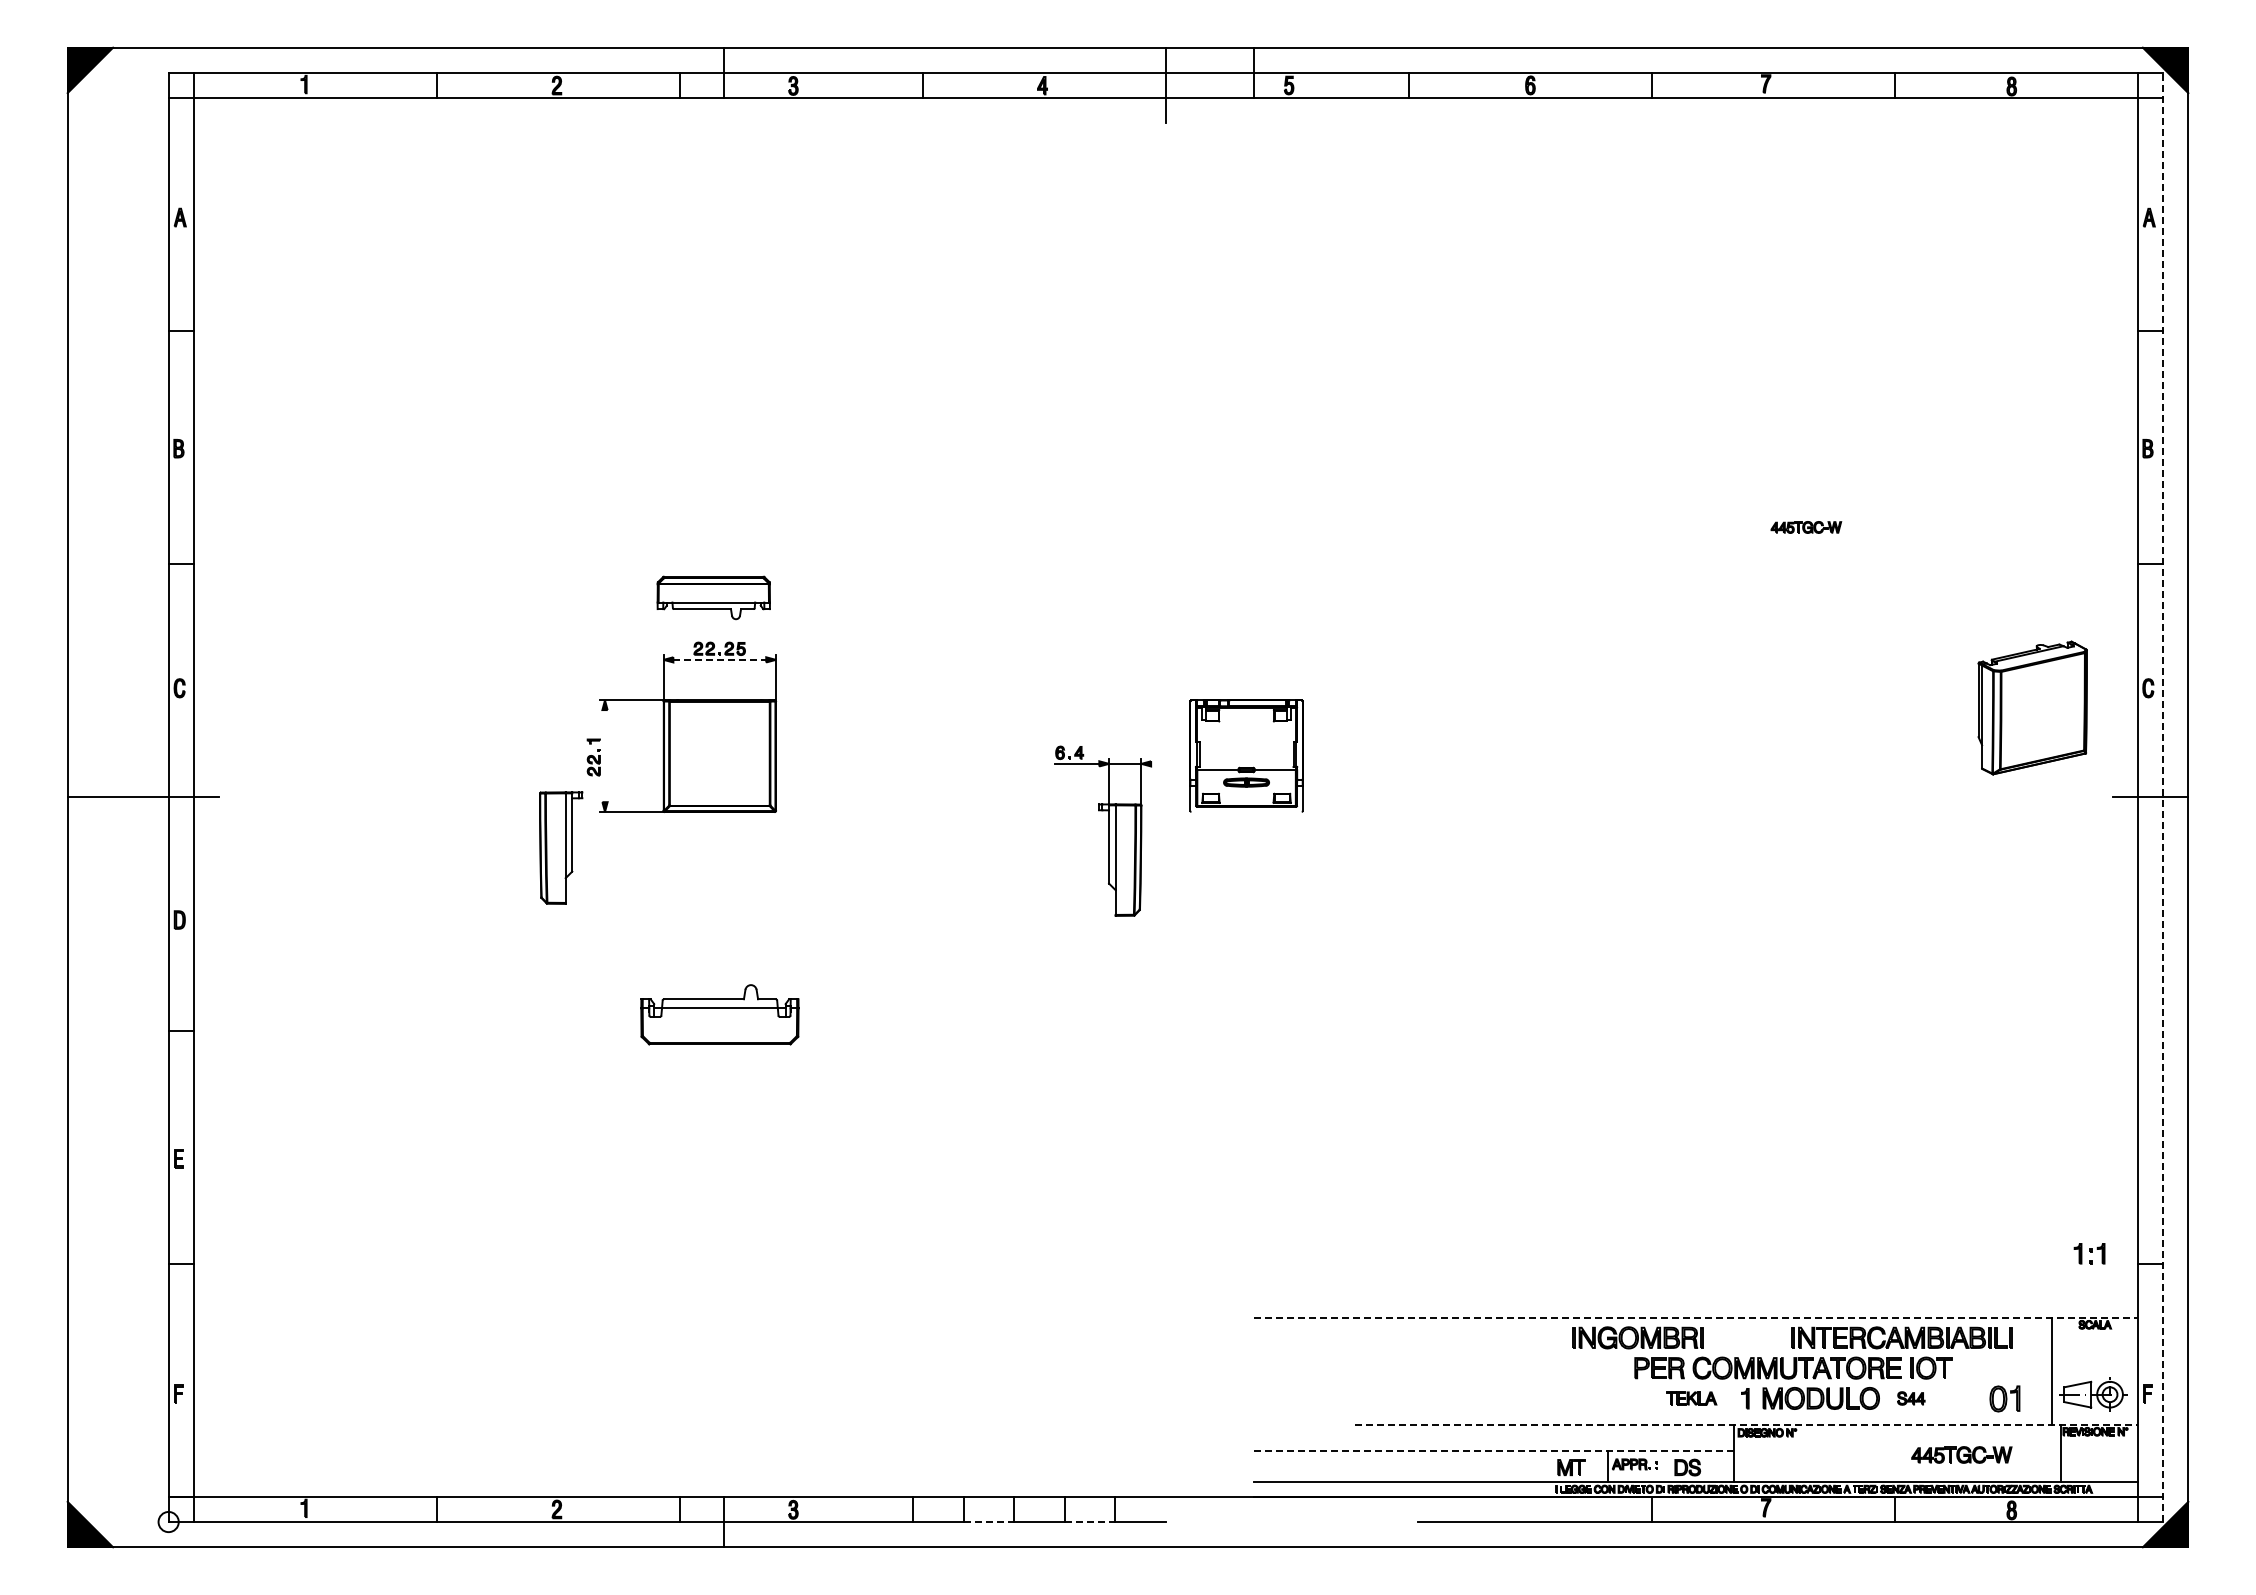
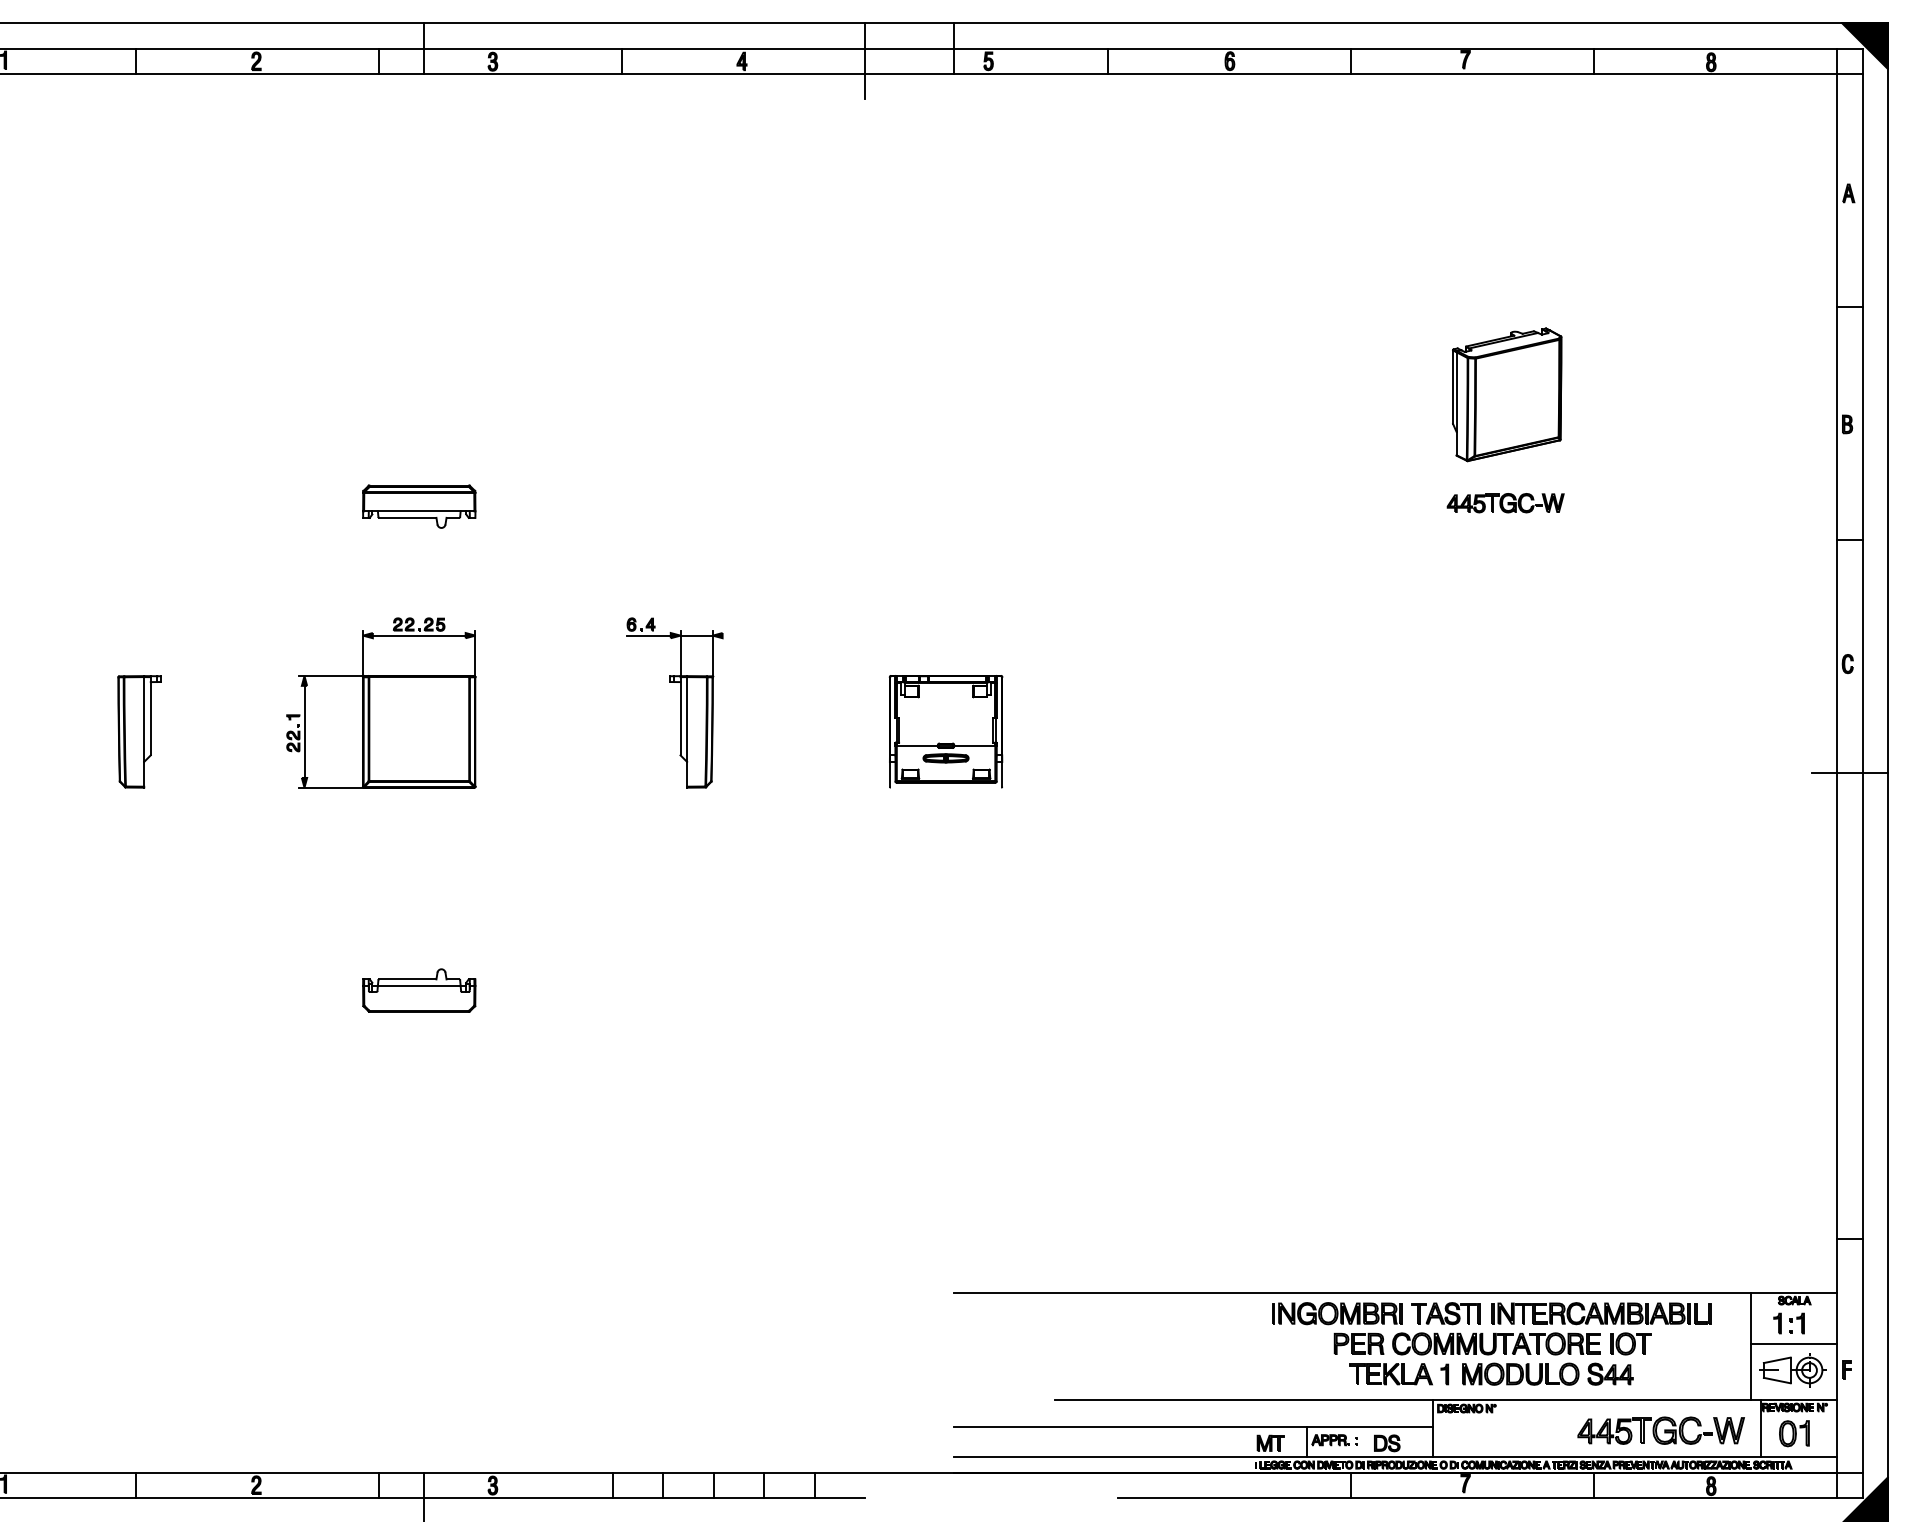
part: (1806, 527) -> (1505, 503), size x1.67
part: (713, 597) -> (418, 506), moved
line: (720, 659) -> (419, 635), dashed -> solid
part: (2032, 707) -> (1506, 394), moved
line: (605, 756) -> (304, 732), added
line: (2163, 797) -> (1862, 773), dashed -> solid
part: (1102, 830) -> (673, 702), moved
part: (561, 847) -> (139, 731), moved
part: (719, 1014) -> (418, 990), size x0.71
part: (2089, 1253) -> (1788, 1323), moved
line: (1696, 1317) -> (1395, 1293), dashed -> solid
part: (1746, 1337) -> (1445, 1313), added
line: (2094, 1368) -> (1793, 1344), added
part: (1691, 1398) -> (1390, 1374), size x1.67
part: (1911, 1398) -> (1610, 1374), size x1.67
part: (2004, 1398) -> (1793, 1433), moved
line: (1747, 1424) -> (1446, 1400), dashed -> solid
line: (1494, 1451) -> (1193, 1427), dashed -> solid
part: (1961, 1454) -> (1660, 1430), size x1.67
line: (989, 1522) -> (688, 1498), dashed -> solid
line: (1090, 1522) -> (789, 1498), dashed -> solid

